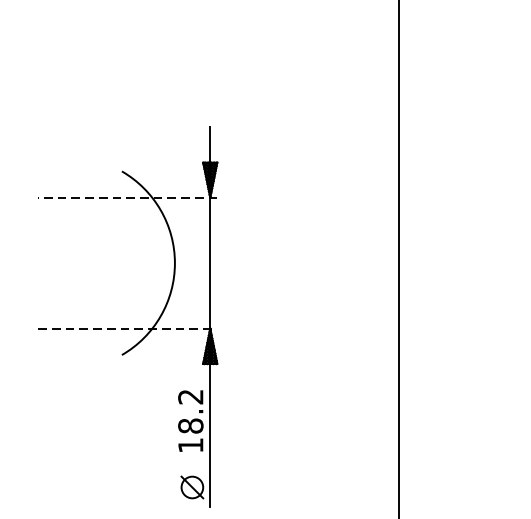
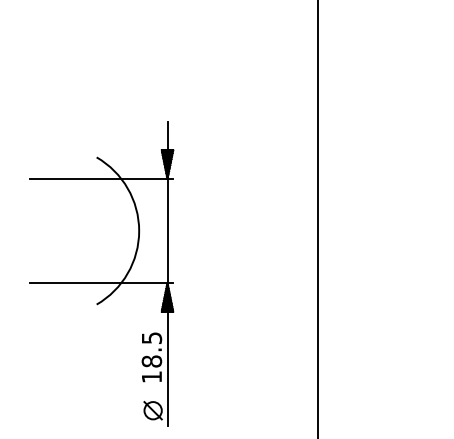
line: (127, 197) -> (101, 178), dashed -> solid
line: (127, 328) -> (101, 283), dashed -> solid
text: (190, 397) -> (151, 338), 18.2 -> 18.5

